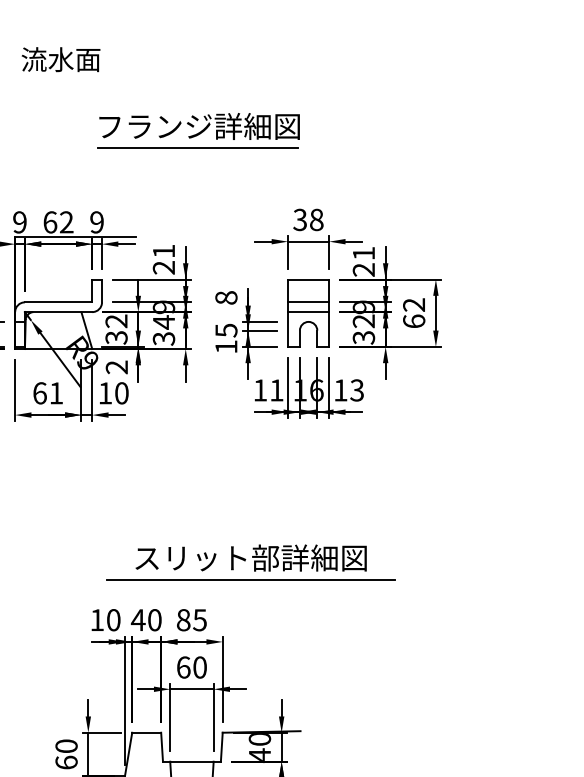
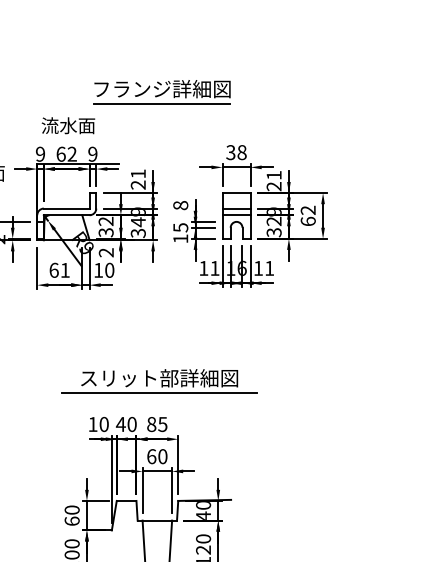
text: (61, 59) -> (68, 125), moved
text: (357, 389) -> (269, 267), 13 -> 11
part: (251, 562) -> (159, 381), moved

